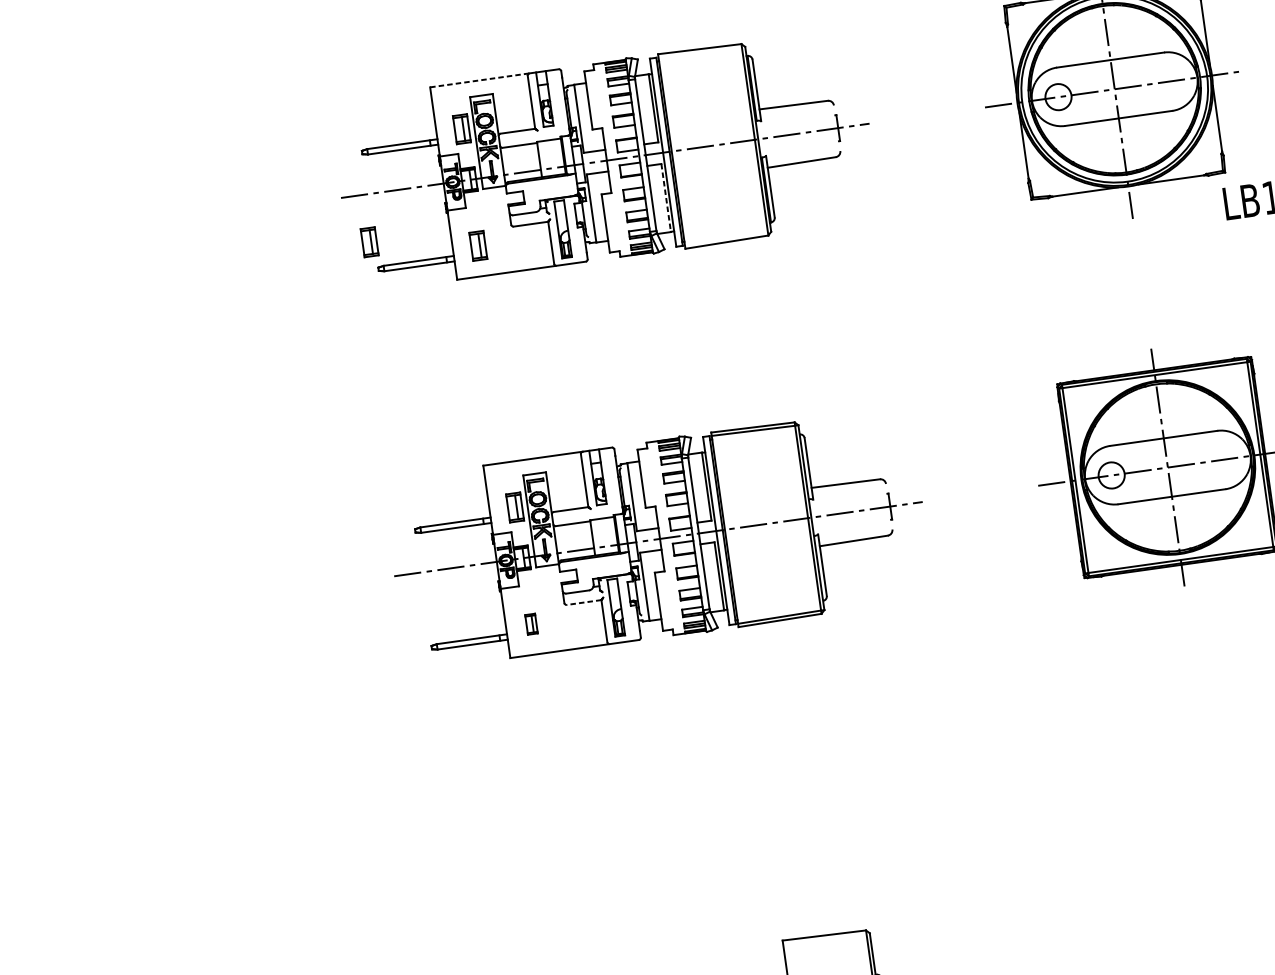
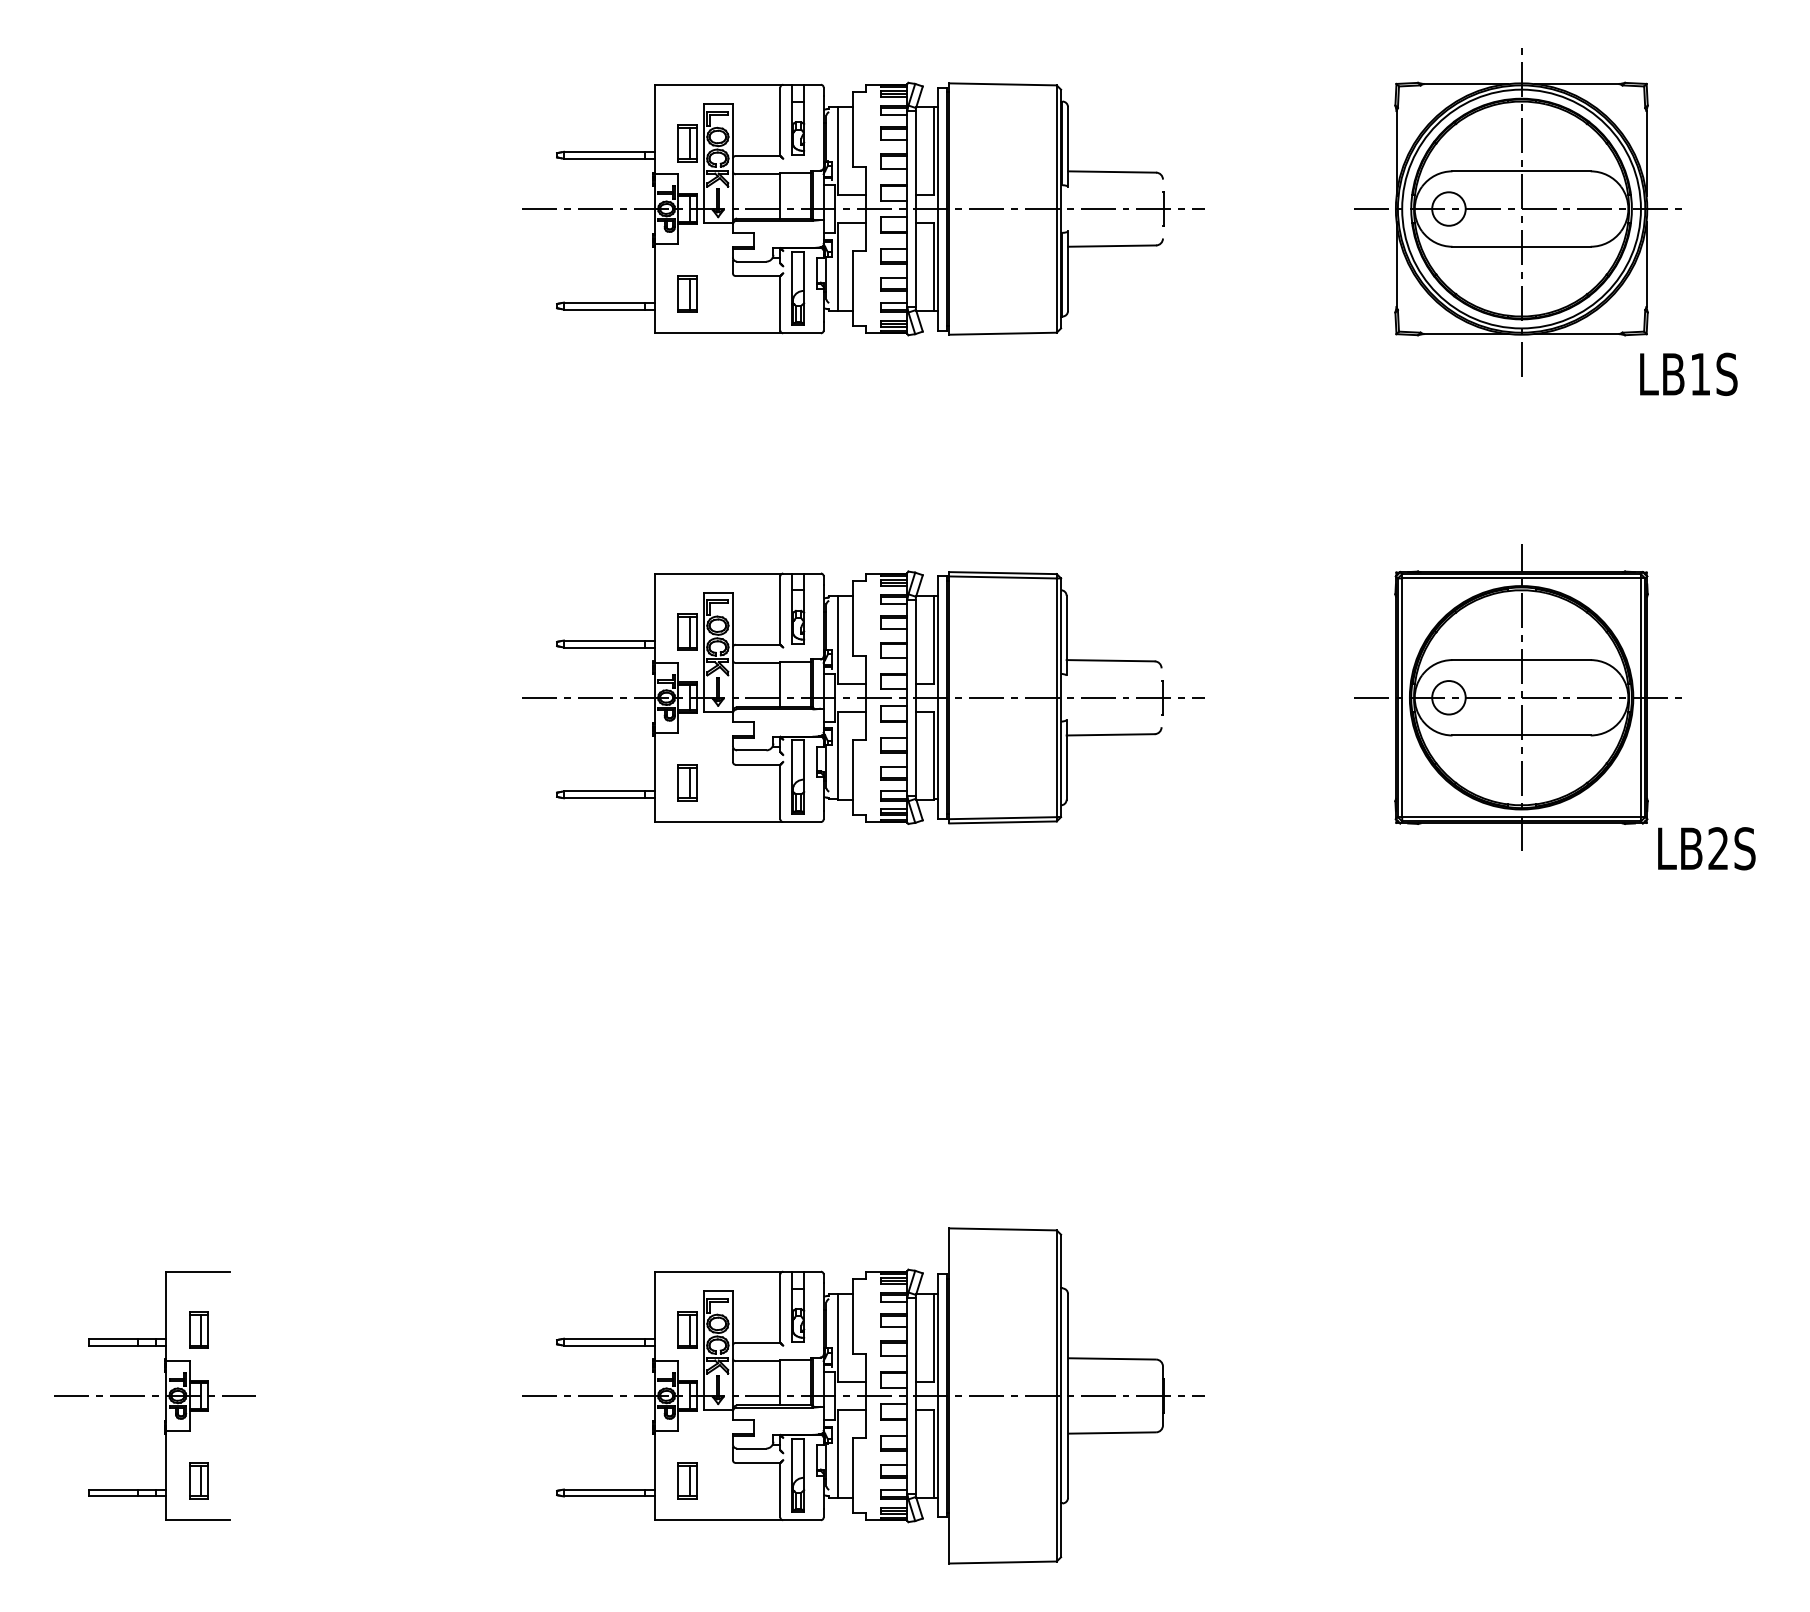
line: (480, 80) -> (719, 84), dashed -> solid
line: (665, 198) -> (933, 267), dashed -> solid
part: (369, 241) -> (550, 269), removed
line: (583, 602) -> (757, 764), dashed -> solid
part: (531, 623) -> (687, 782), size x1.43

